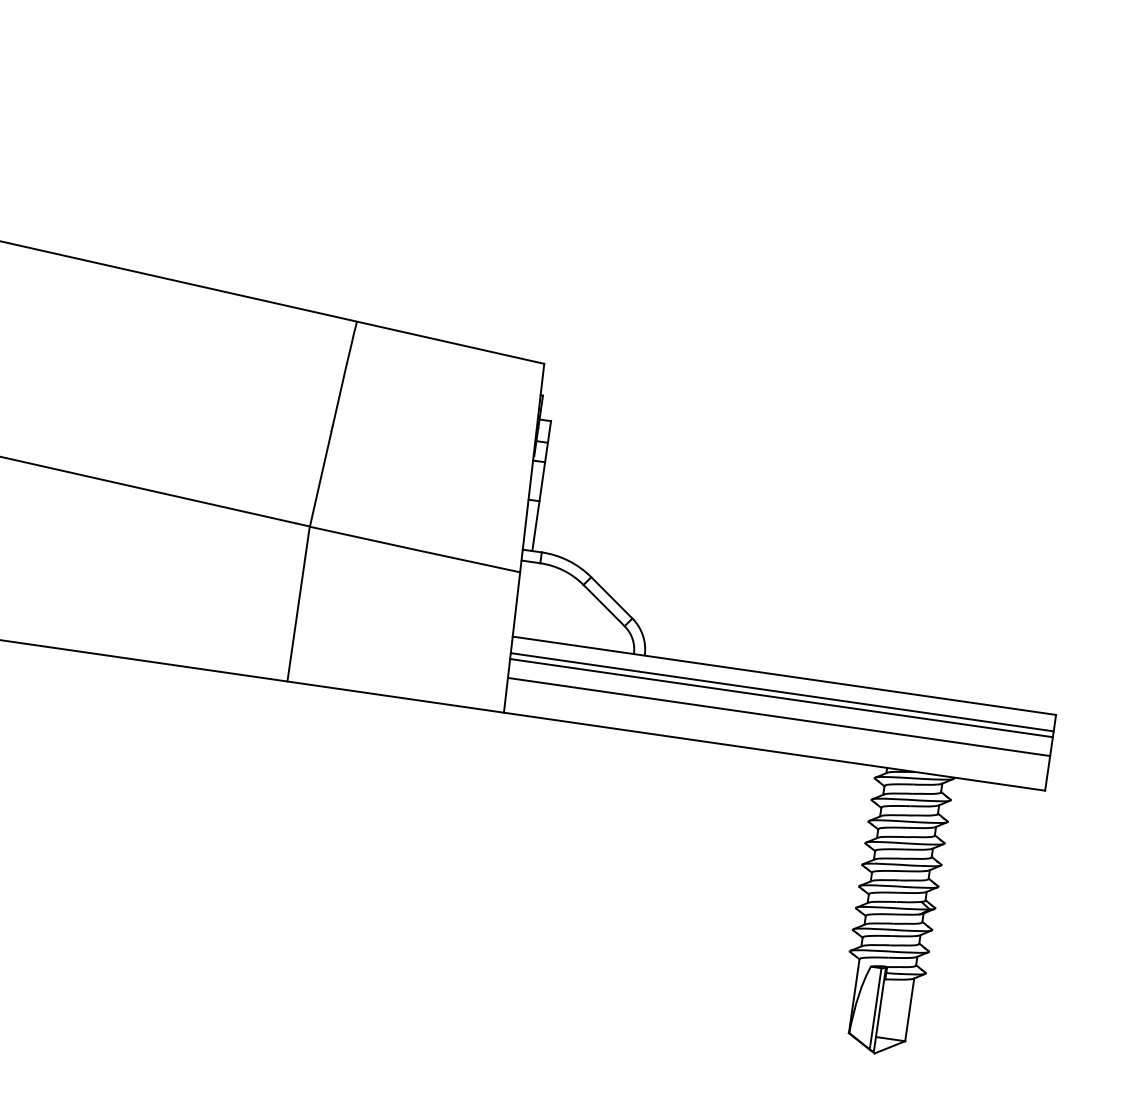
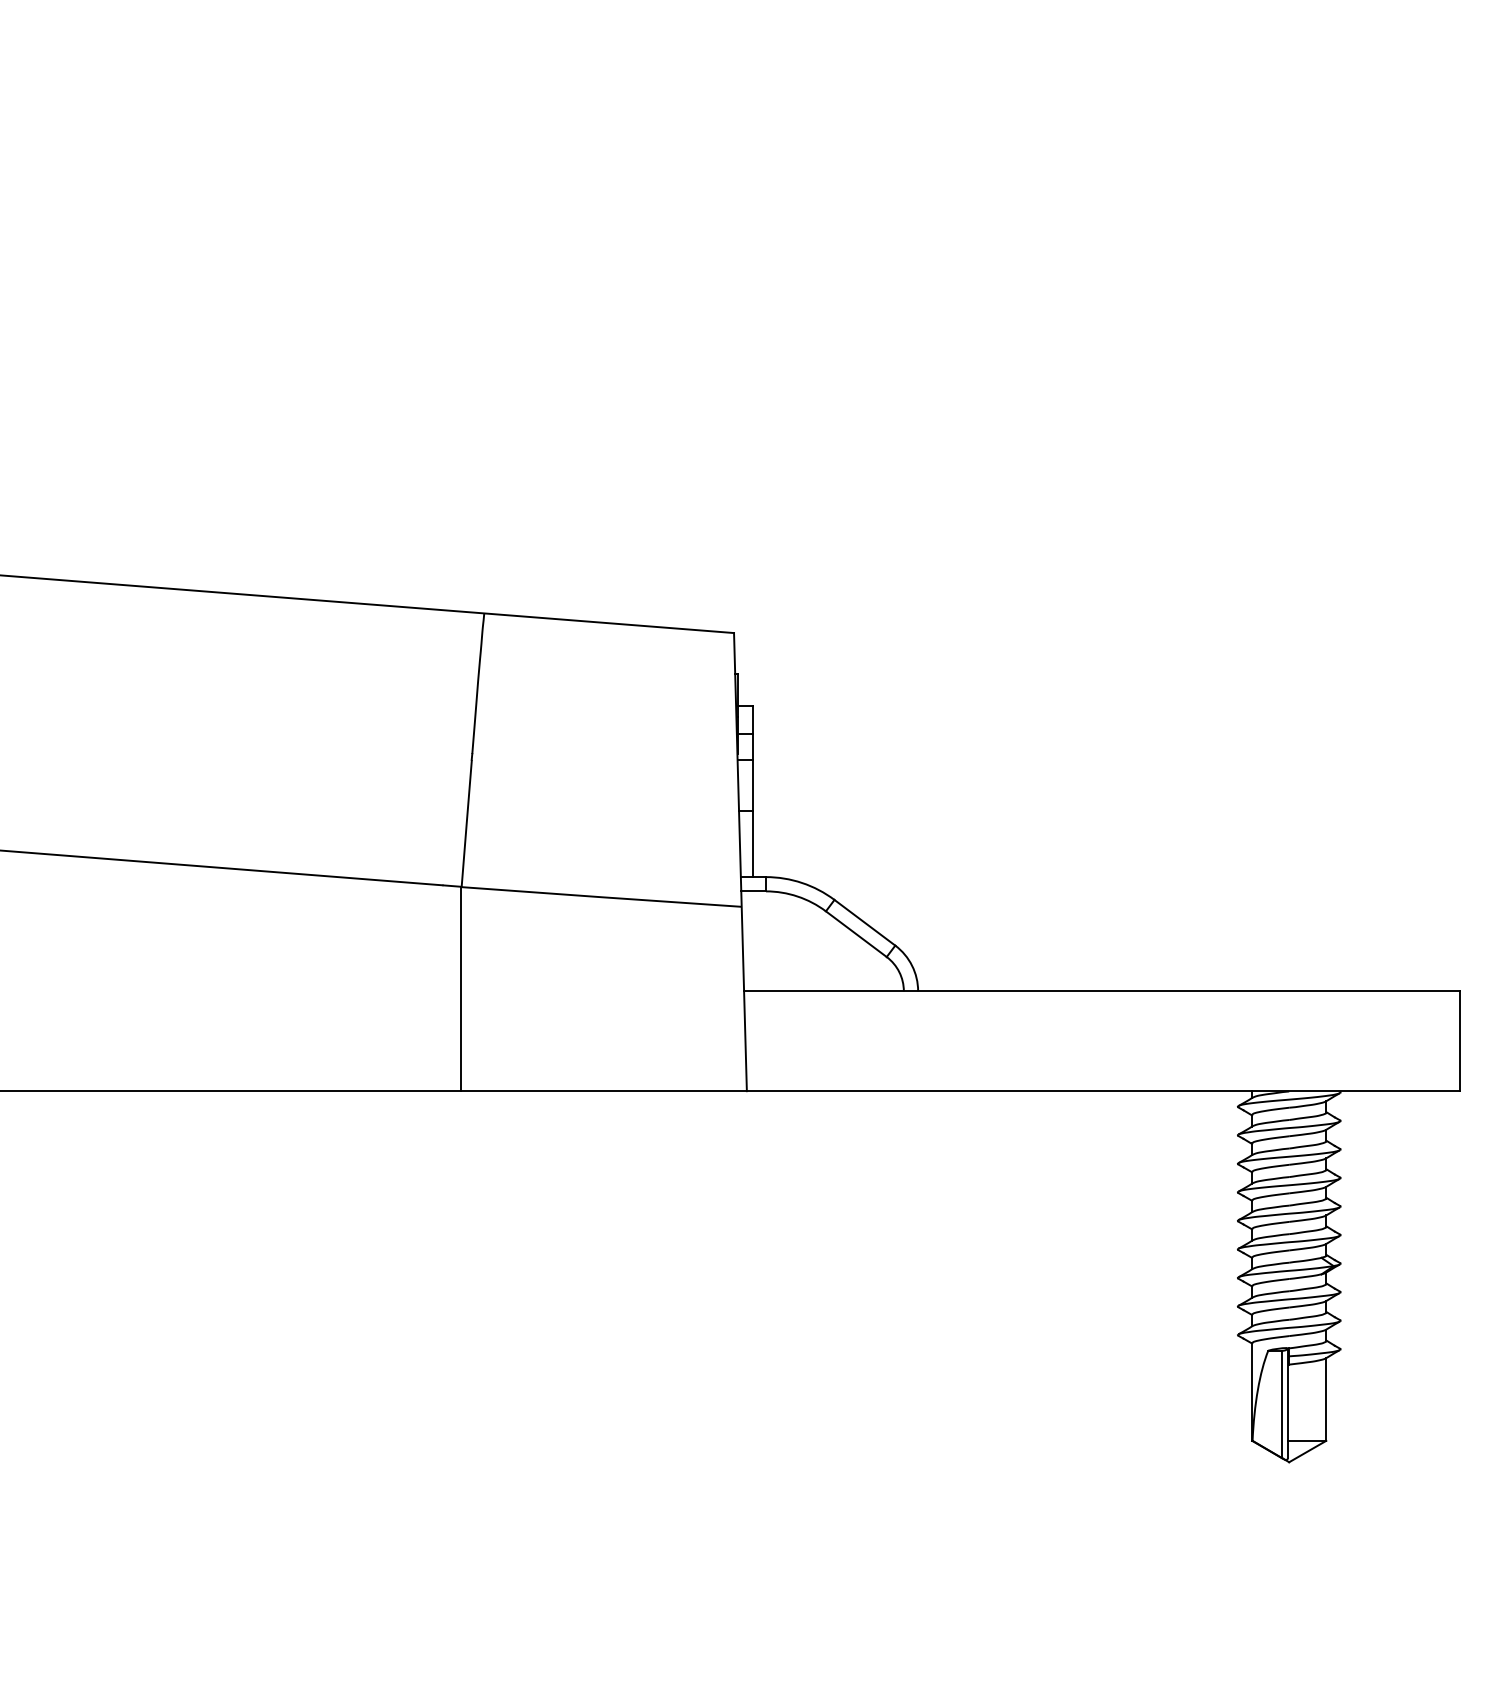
line: (782, 691) -> (1102, 1012), removed
line: (781, 697) -> (1102, 1020), removed
line: (778, 716) -> (1102, 1045), removed

